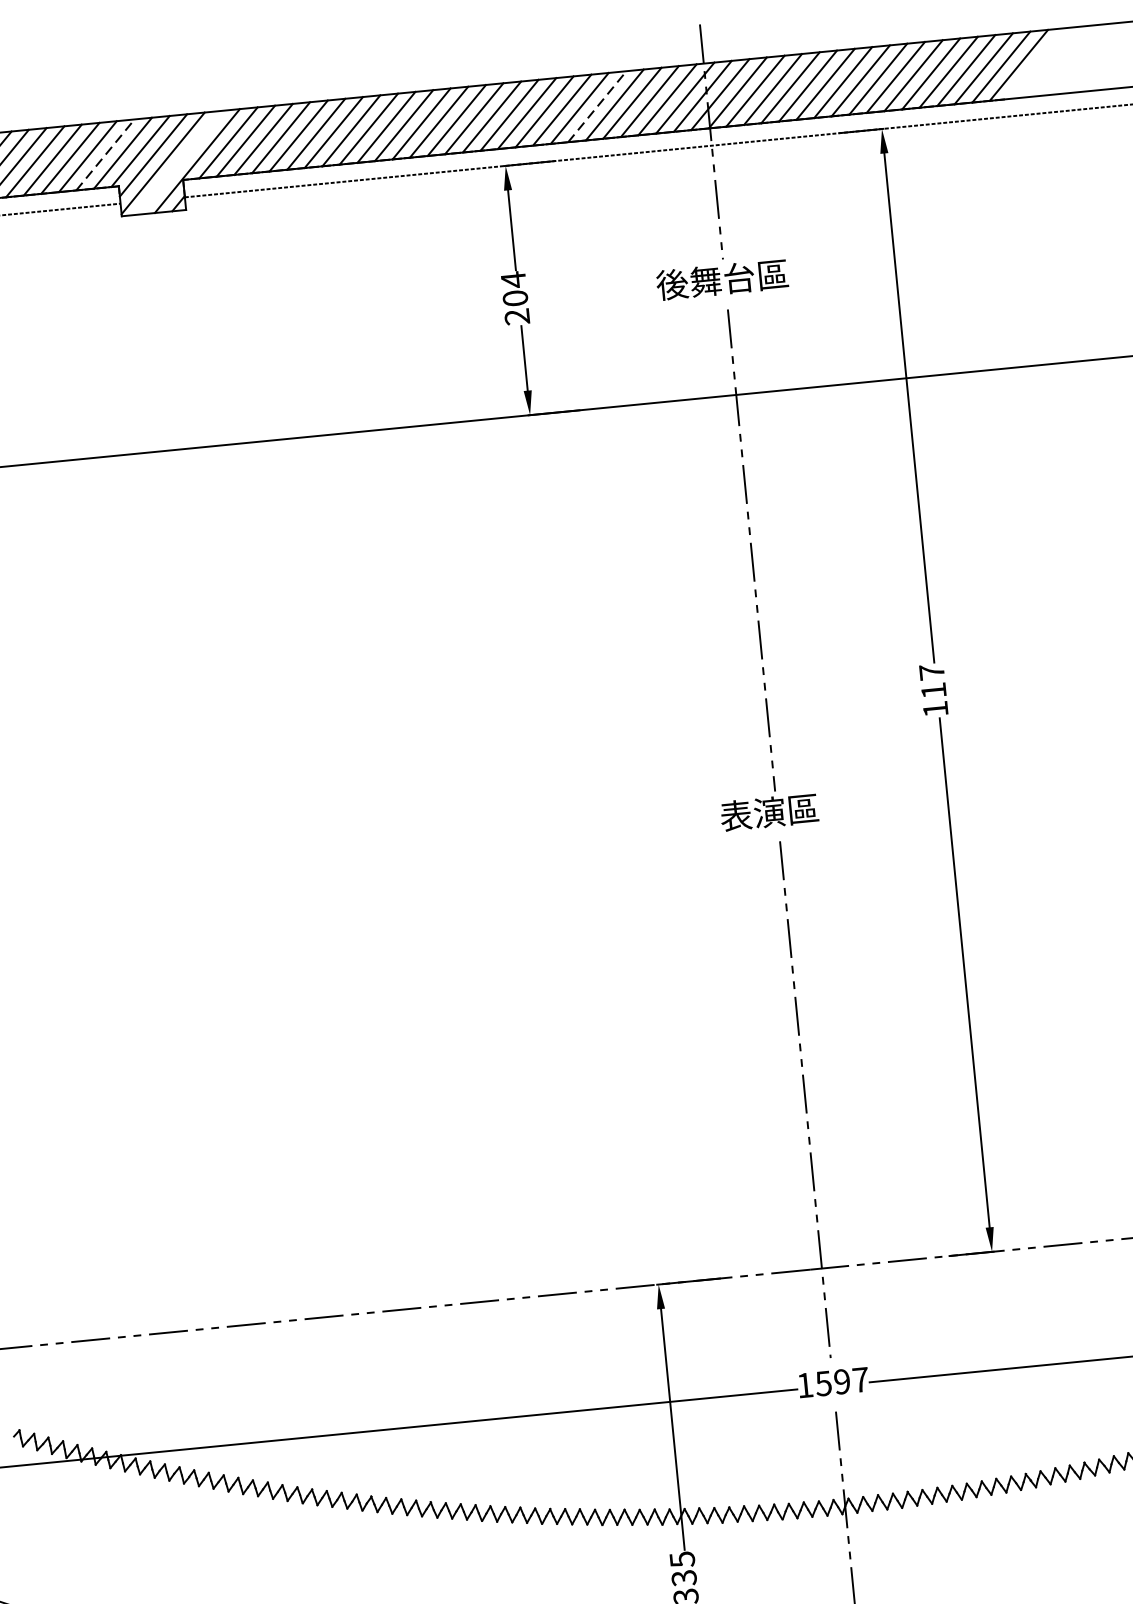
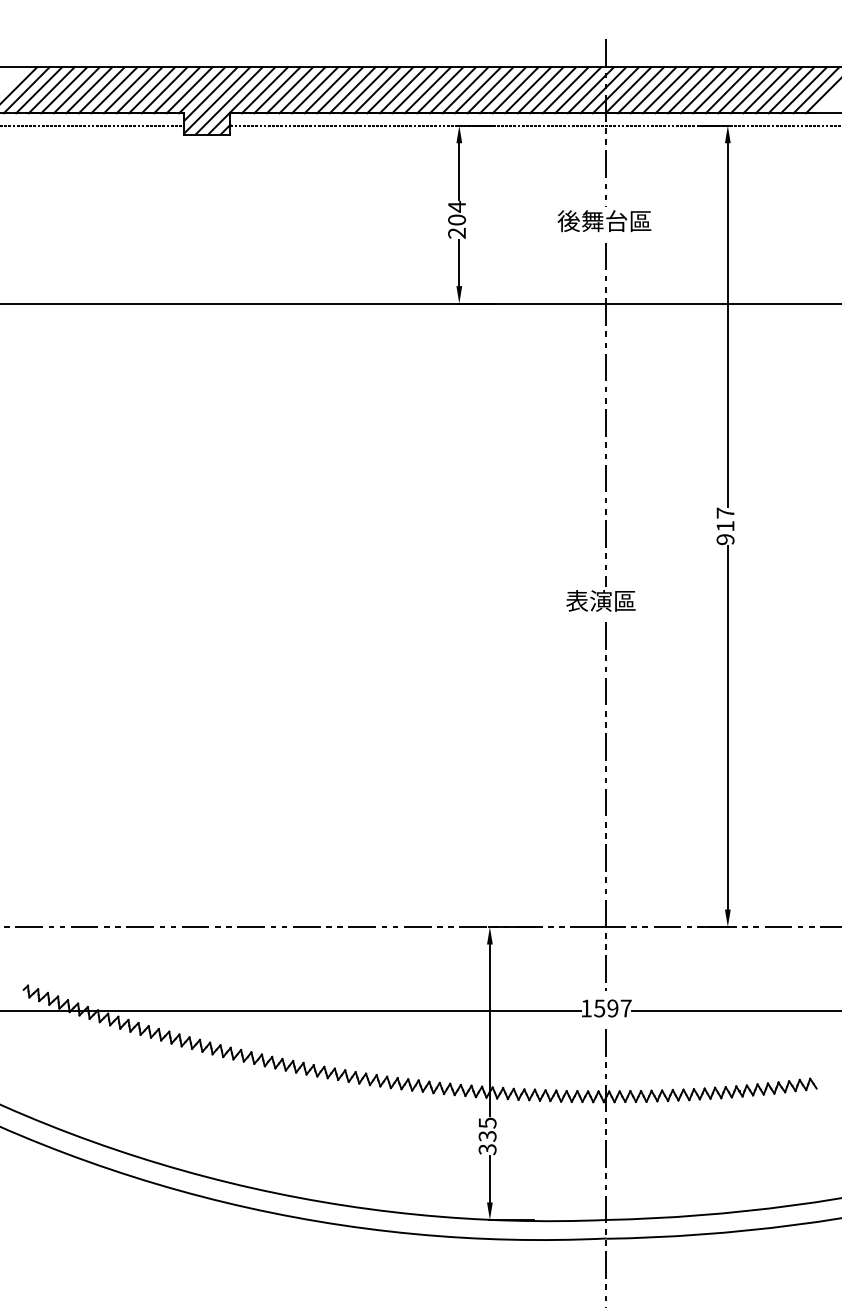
line: (597, 107) -> (528, 90), dashed -> solid
line: (105, 155) -> (177, 90), dashed -> solid
line: (178, 162) -> (228, 100), added
text: (935, 709) -> (725, 539), 117 -> 917

